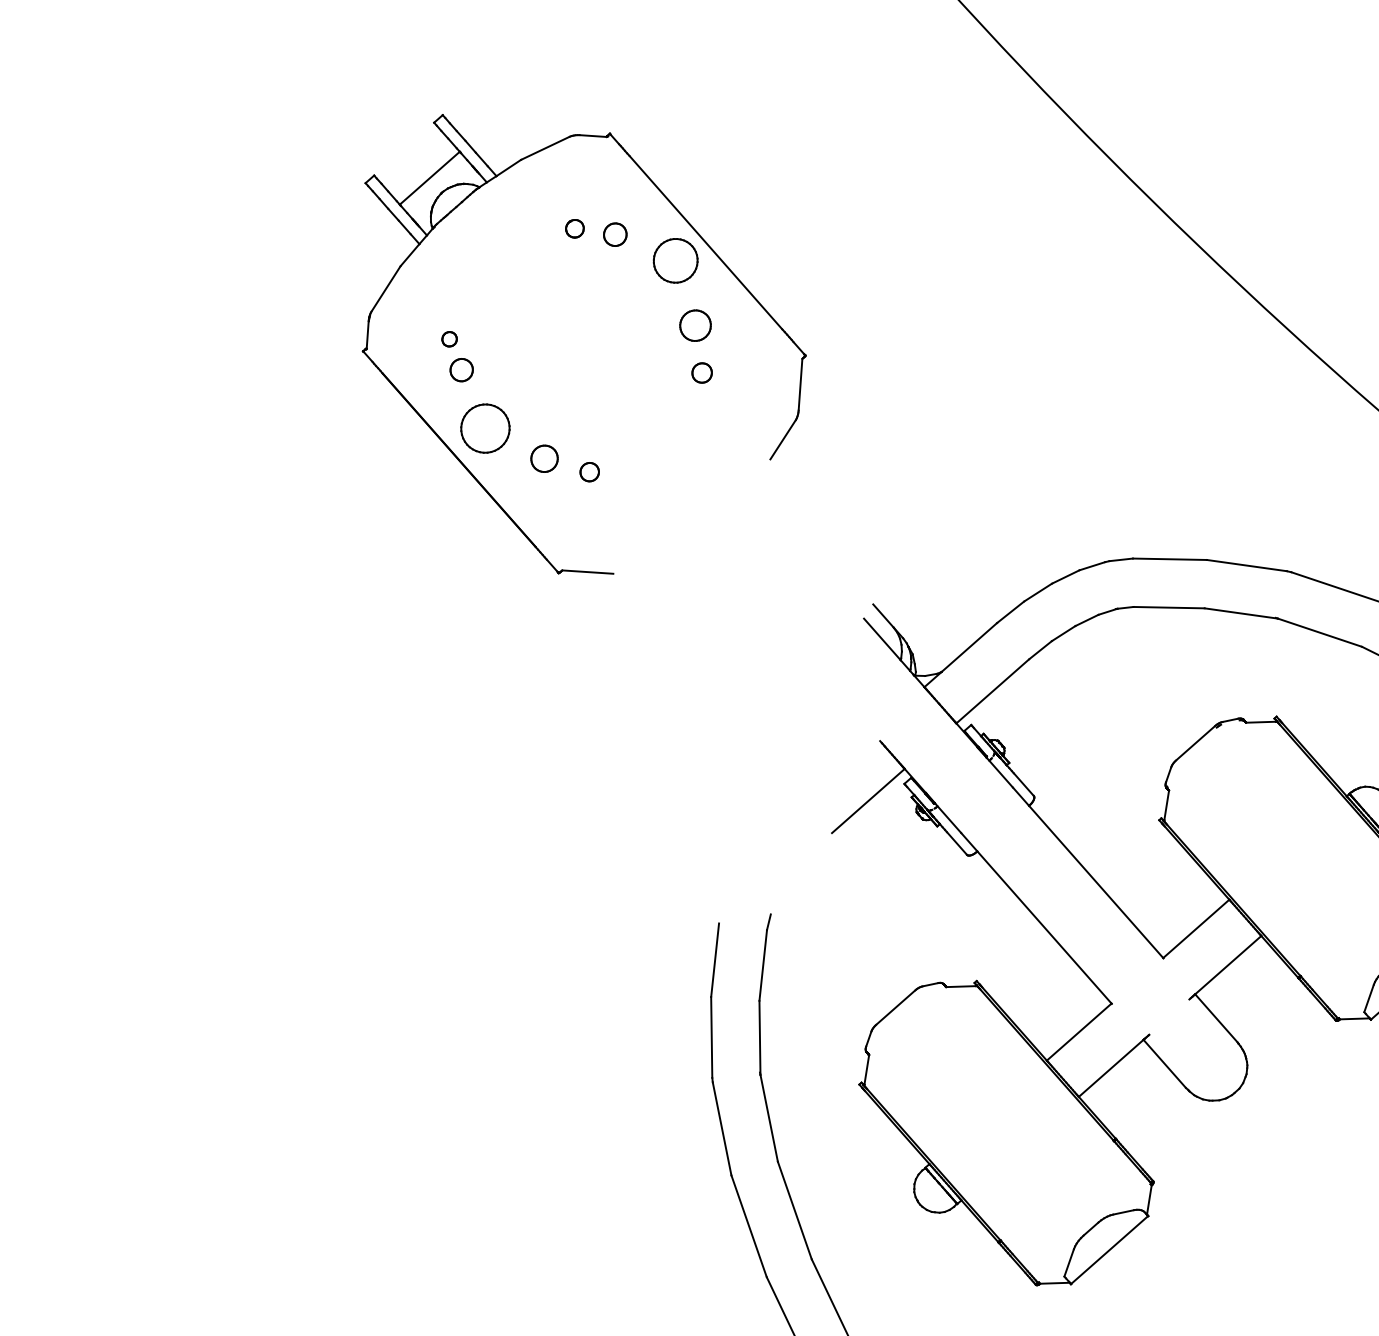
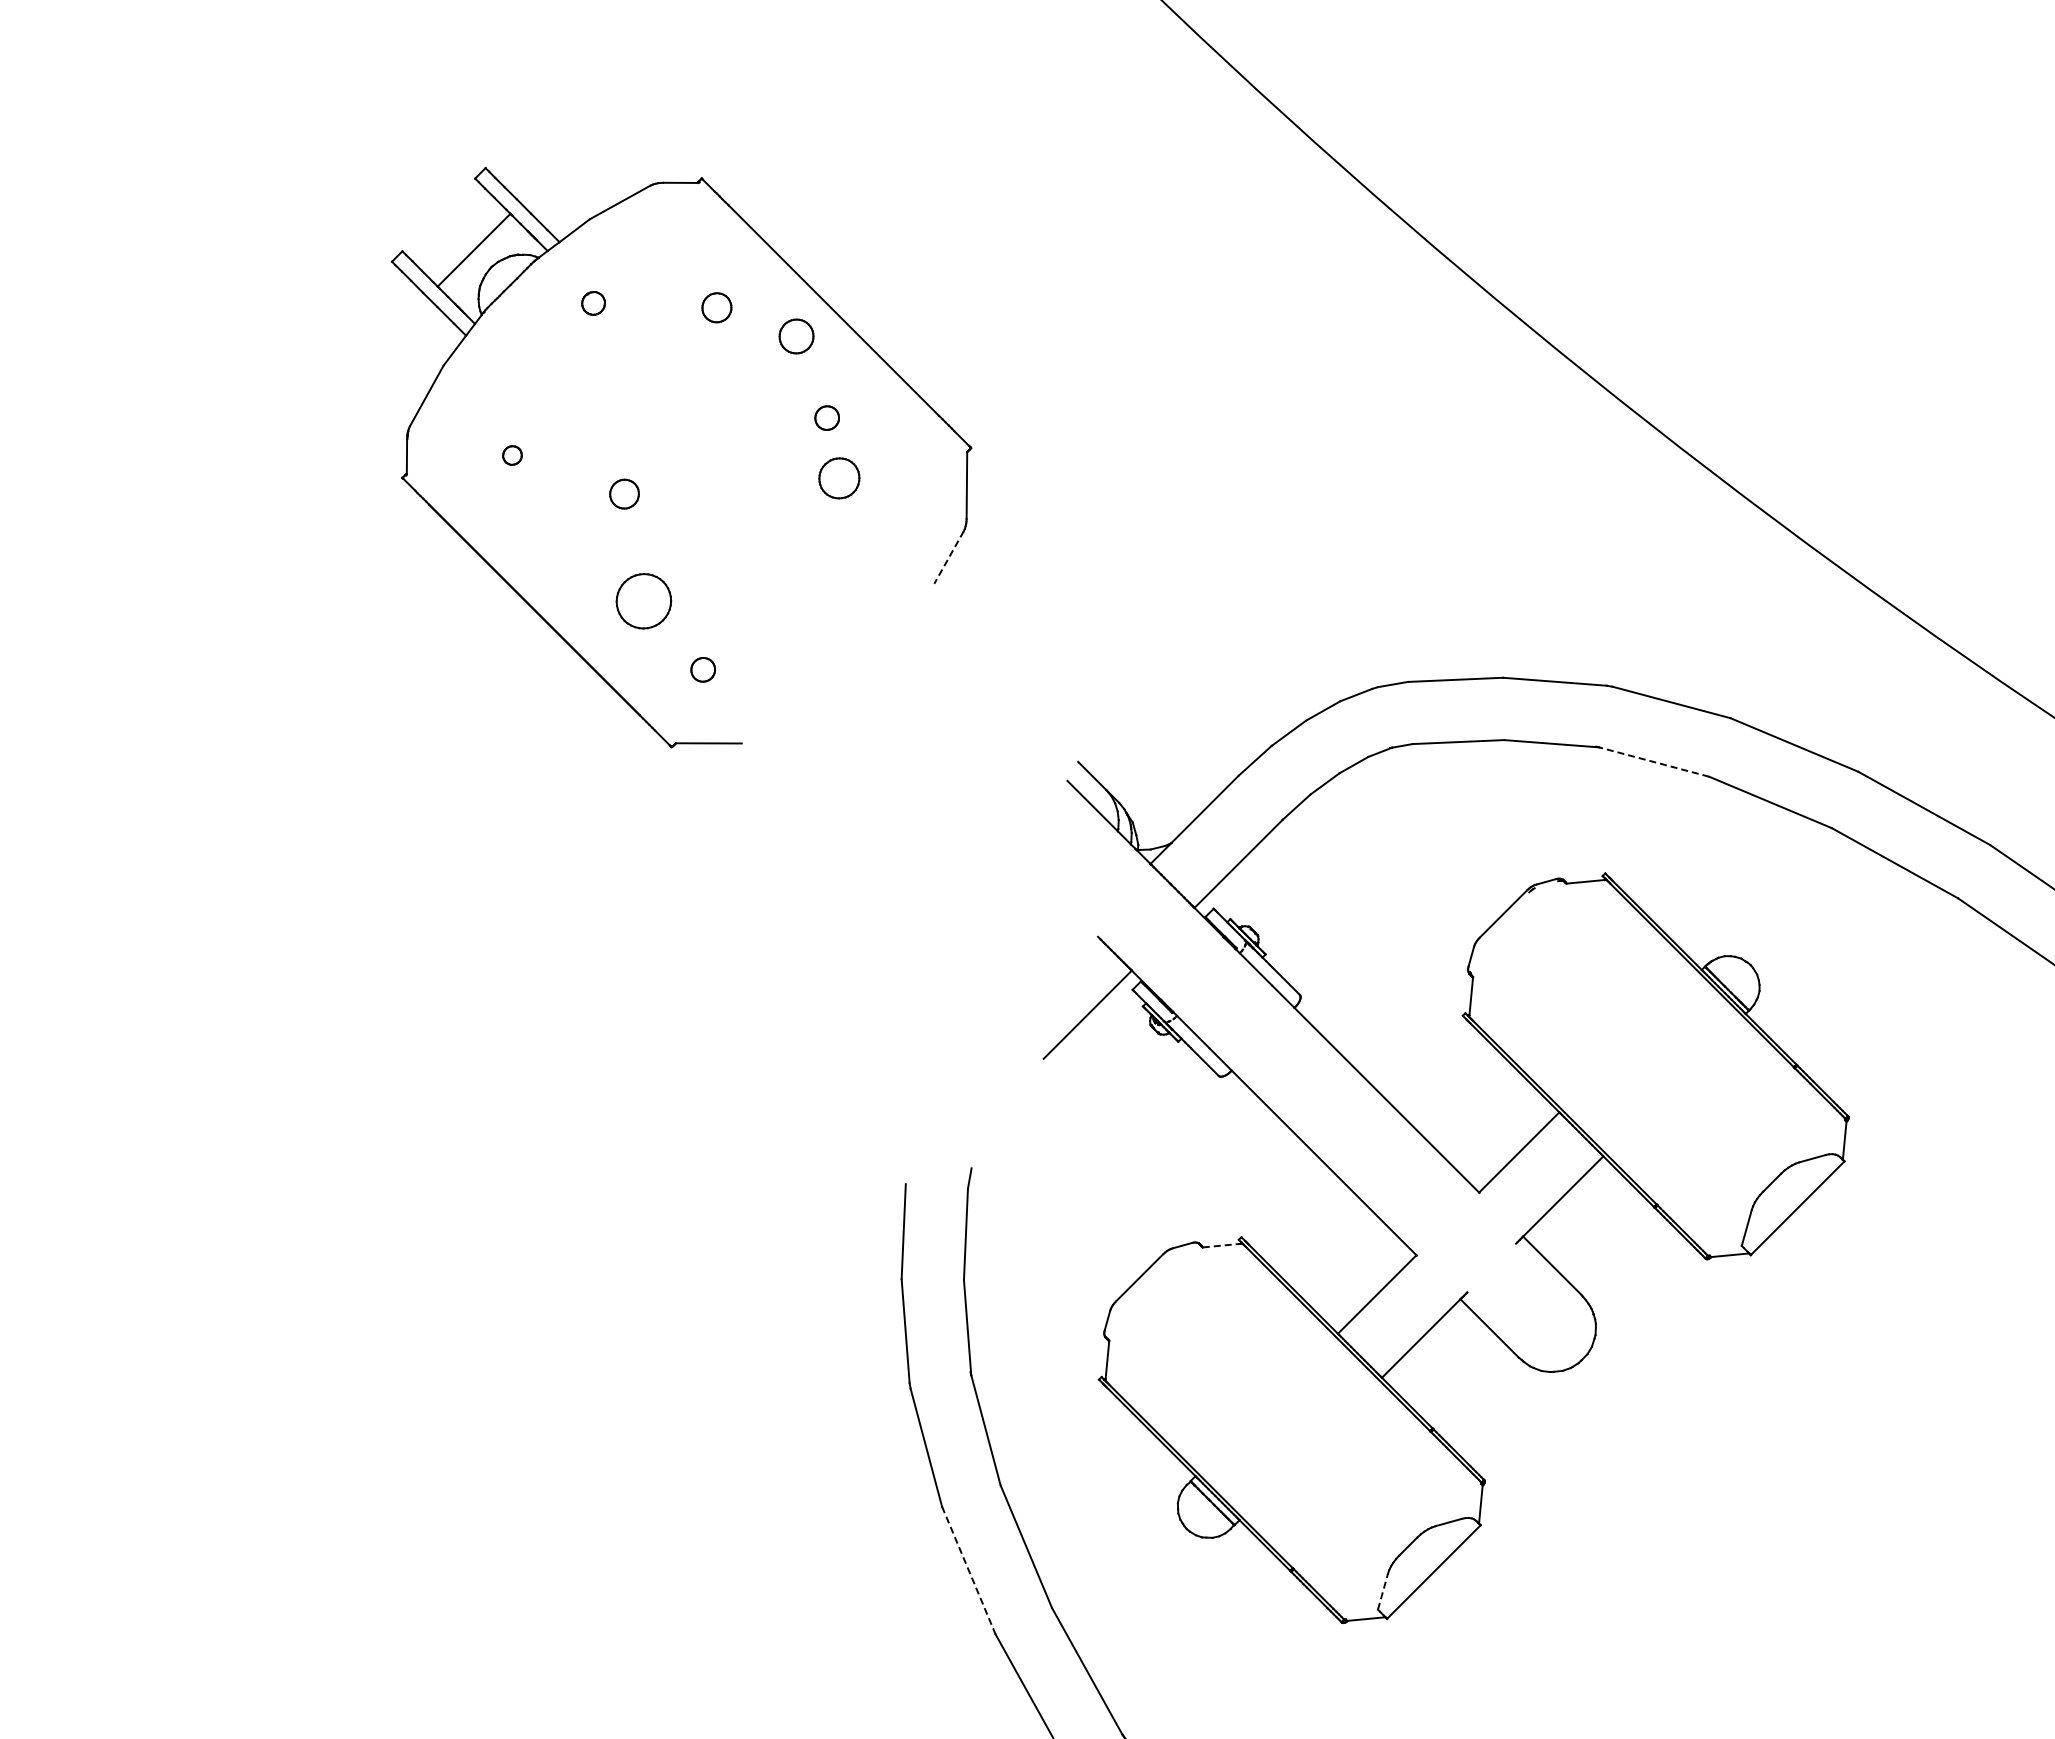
part: (574, 228) -> (593, 303), moved
part: (675, 260) -> (796, 336), size x0.6
part: (694, 325) -> (826, 417), size x0.6
part: (461, 369) -> (624, 493), moved
part: (702, 373) -> (839, 478), size x1.6
part: (485, 428) -> (565, 567), removed
line: (782, 439) -> (948, 557), solid -> dashed
part: (544, 458) -> (644, 601), size x1.6
part: (589, 471) -> (702, 669), moved
line: (1319, 632) -> (1653, 761), solid -> dashed
line: (961, 986) -> (1222, 1245), solid -> dashed
line: (749, 1226) -> (969, 1571), solid -> dashed
line: (1068, 1262) -> (1382, 1591), solid -> dashed

